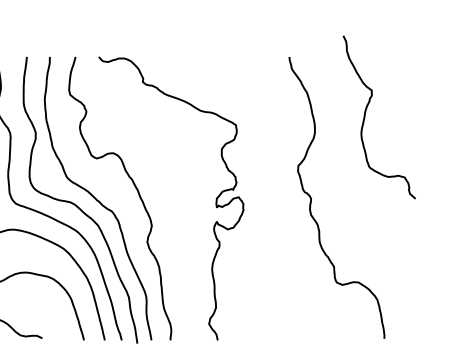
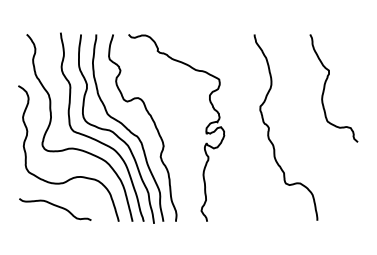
curve: (366, 117) -> (325, 88), moved

